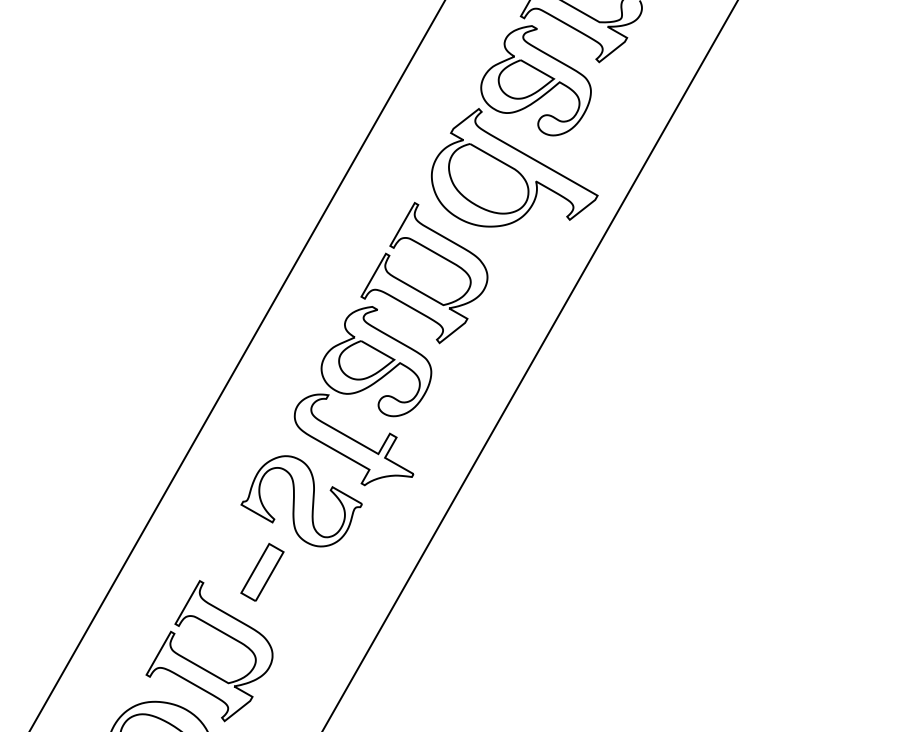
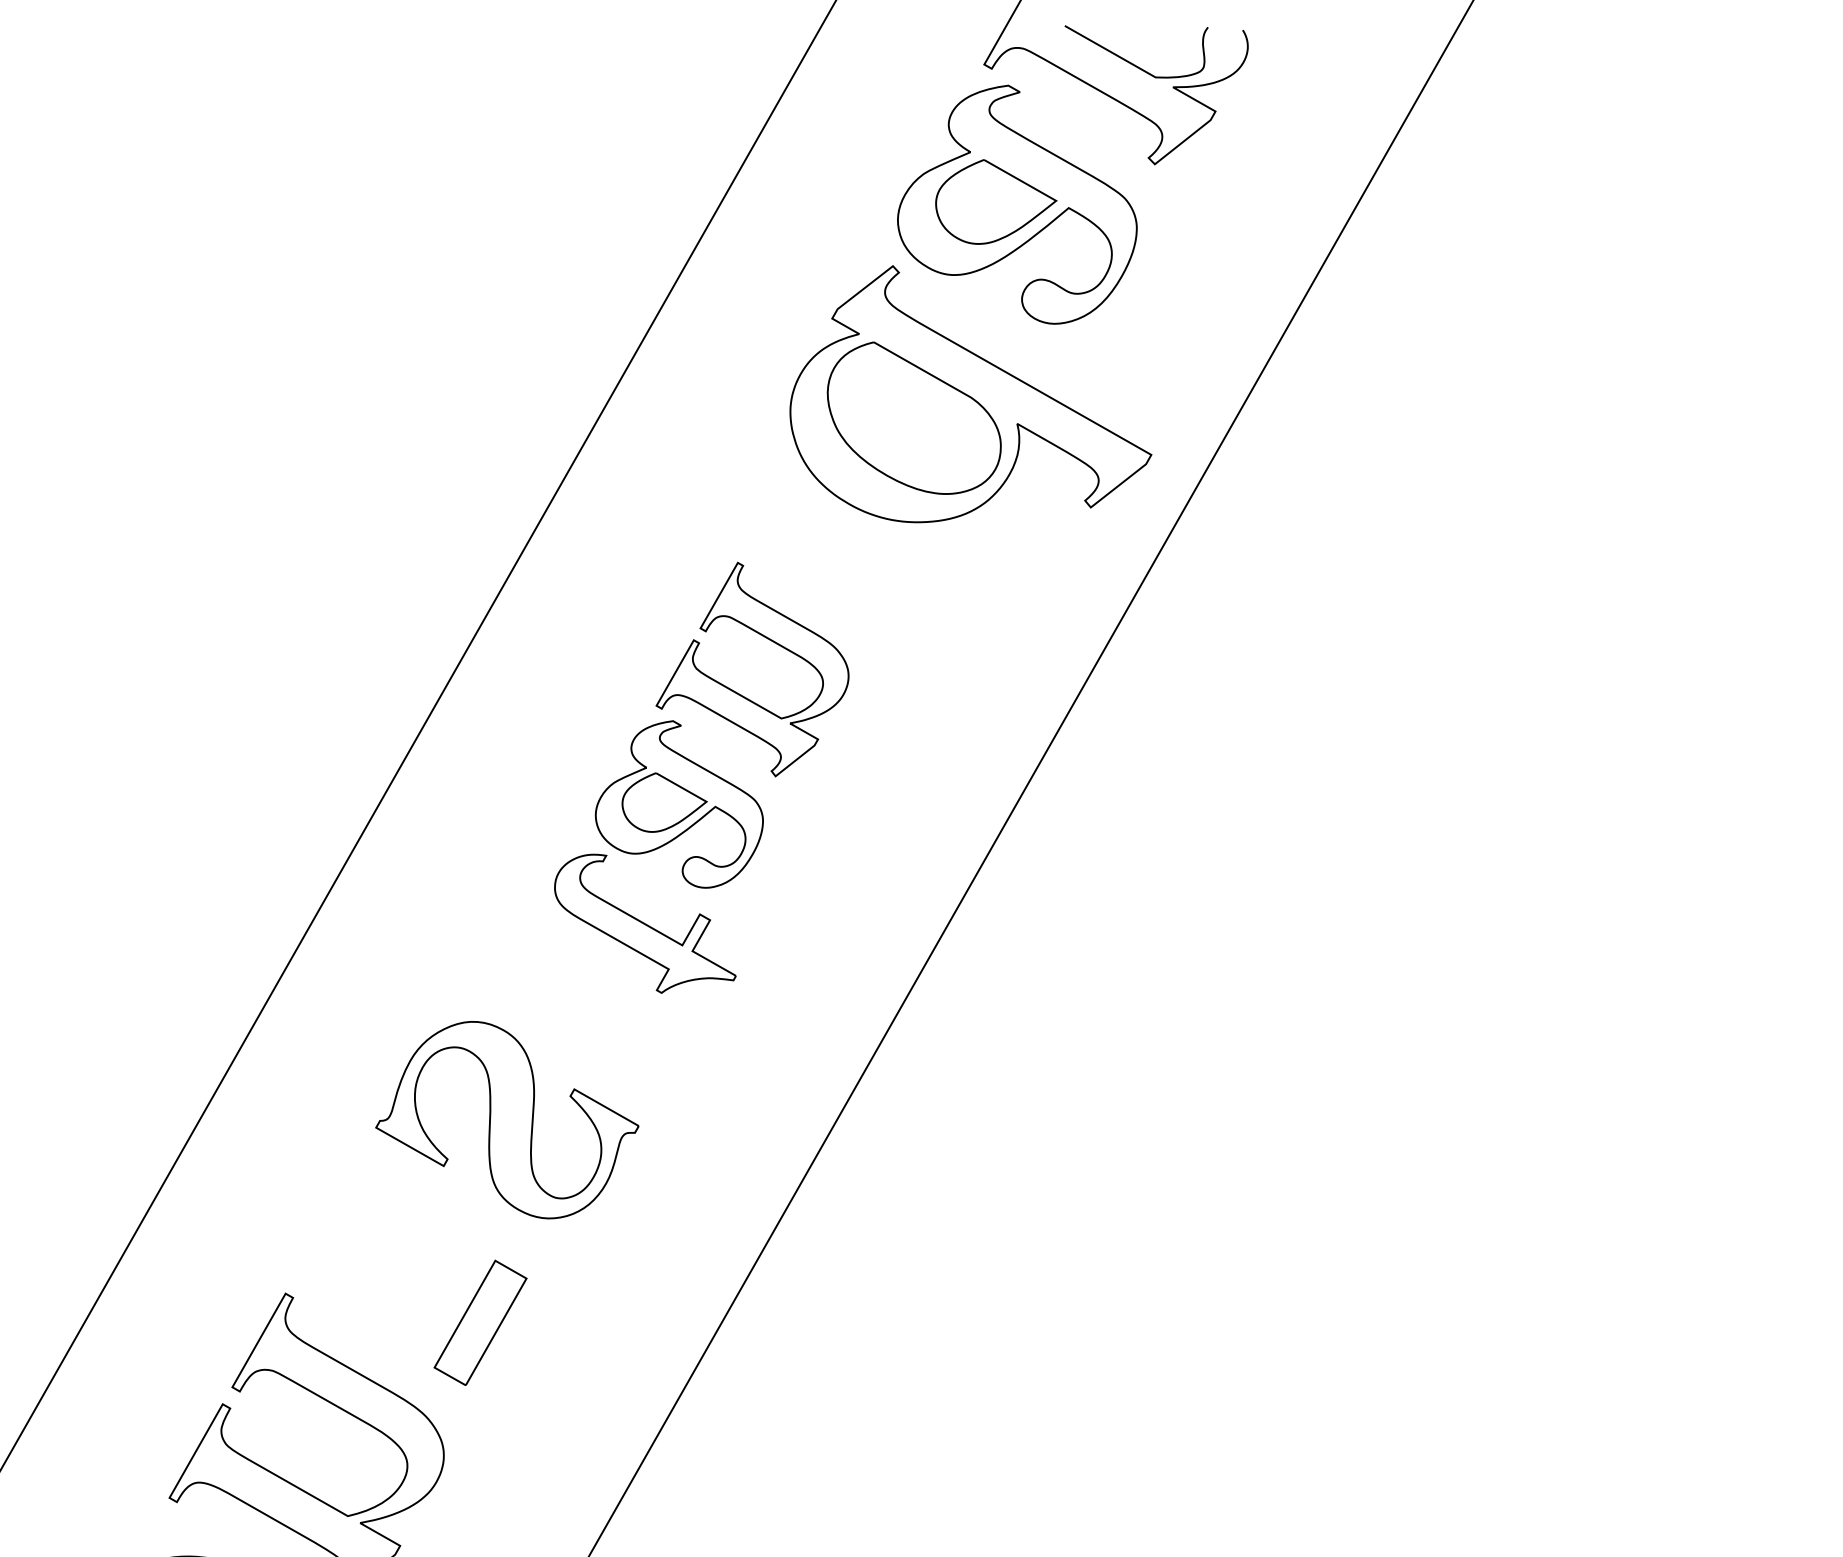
part: (390, 343) -> (700, 776), size x0.7
part: (262, 572) -> (480, 1322), moved

